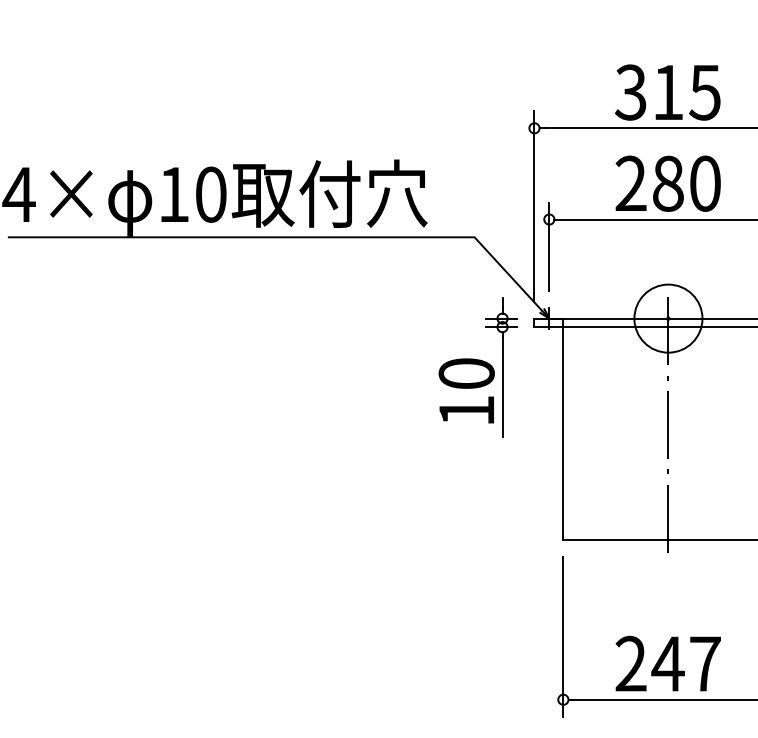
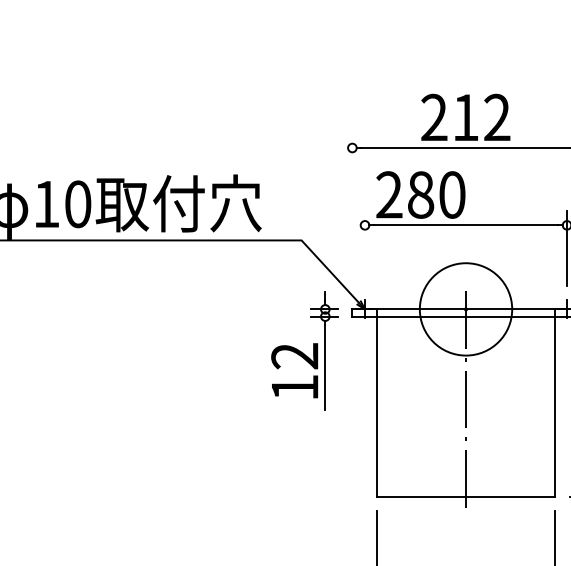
text: (667, 92) -> (465, 117), 315 -> 212
text: (667, 183) -> (420, 194), moved
line: (534, 206) -> (352, 214), removed
line: (549, 246) -> (365, 248), removed
circle: (668, 318) -> (466, 309), size x1.6
text: (466, 373) -> (294, 355), 10 -> 12

